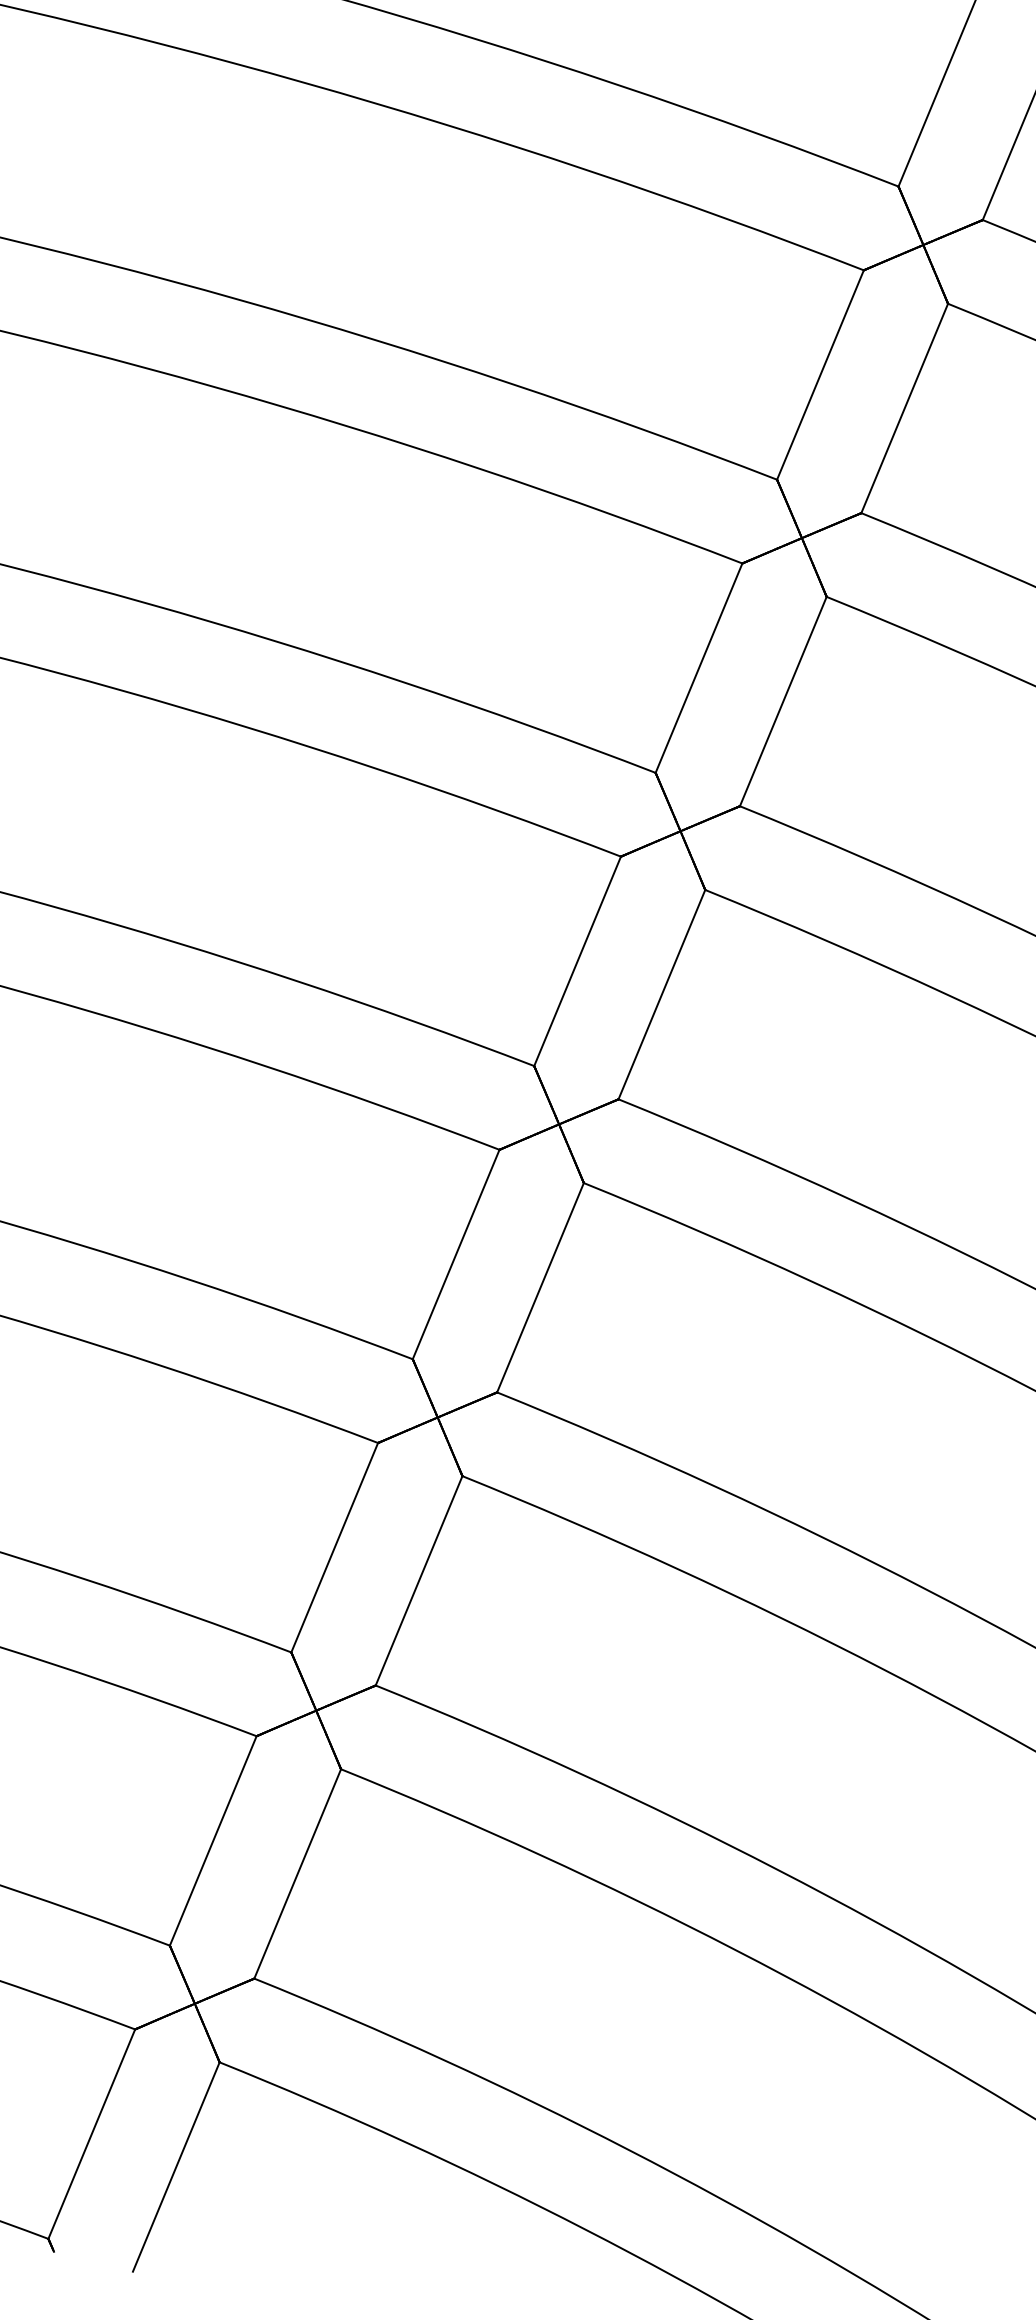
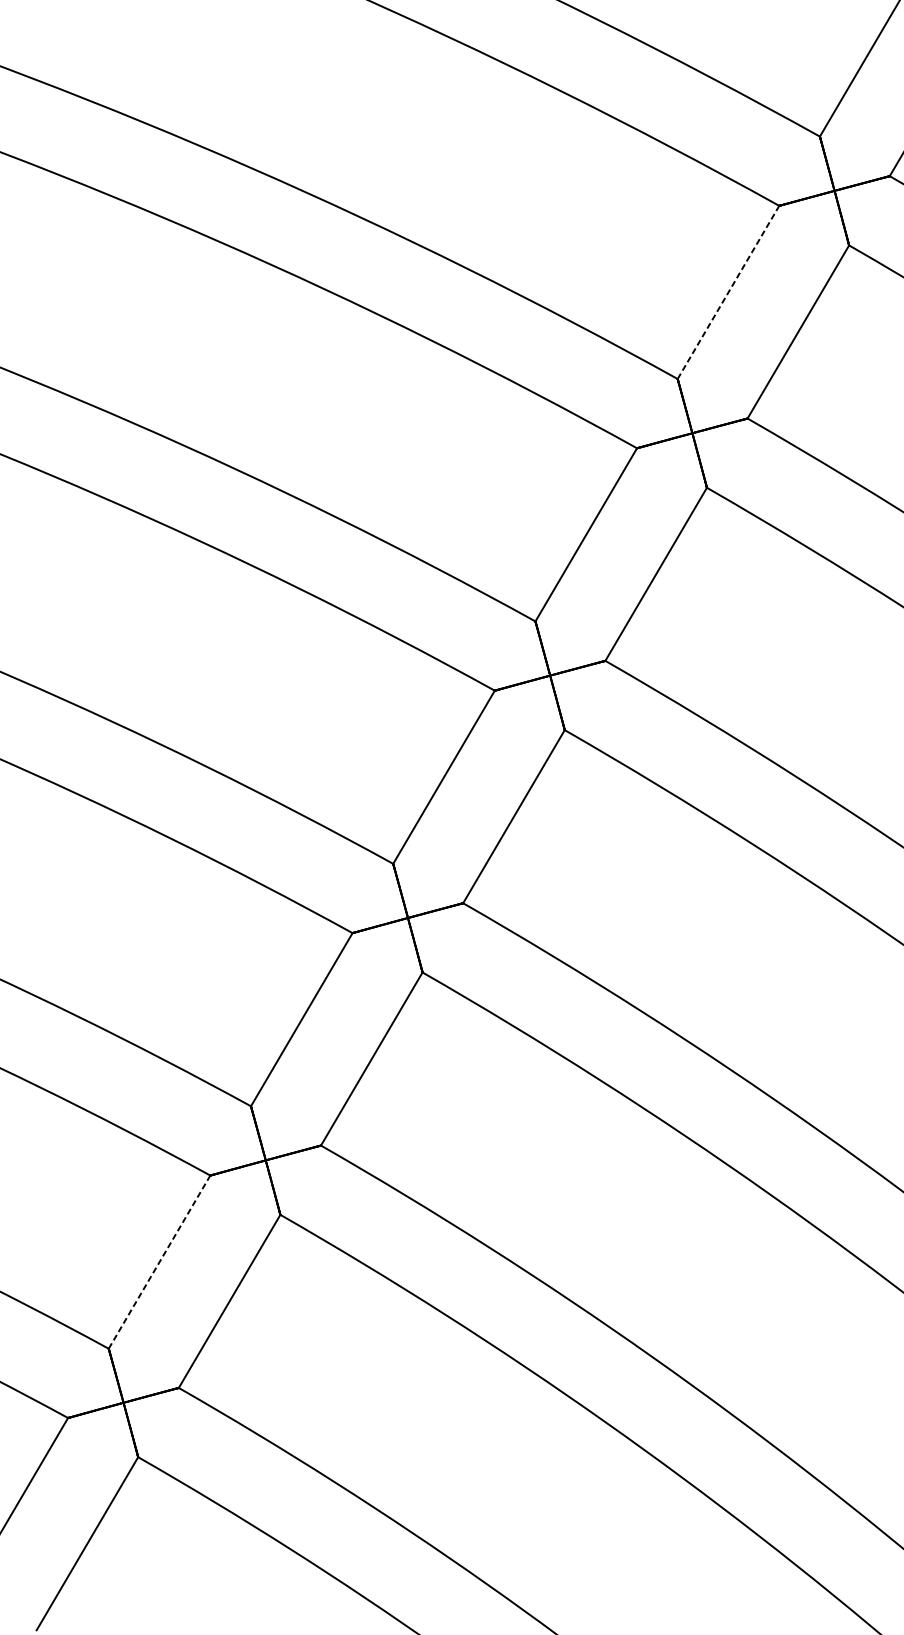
line: (699, 667) -> (728, 291), solid -> dashed
line: (213, 1840) -> (159, 1261), solid -> dashed

